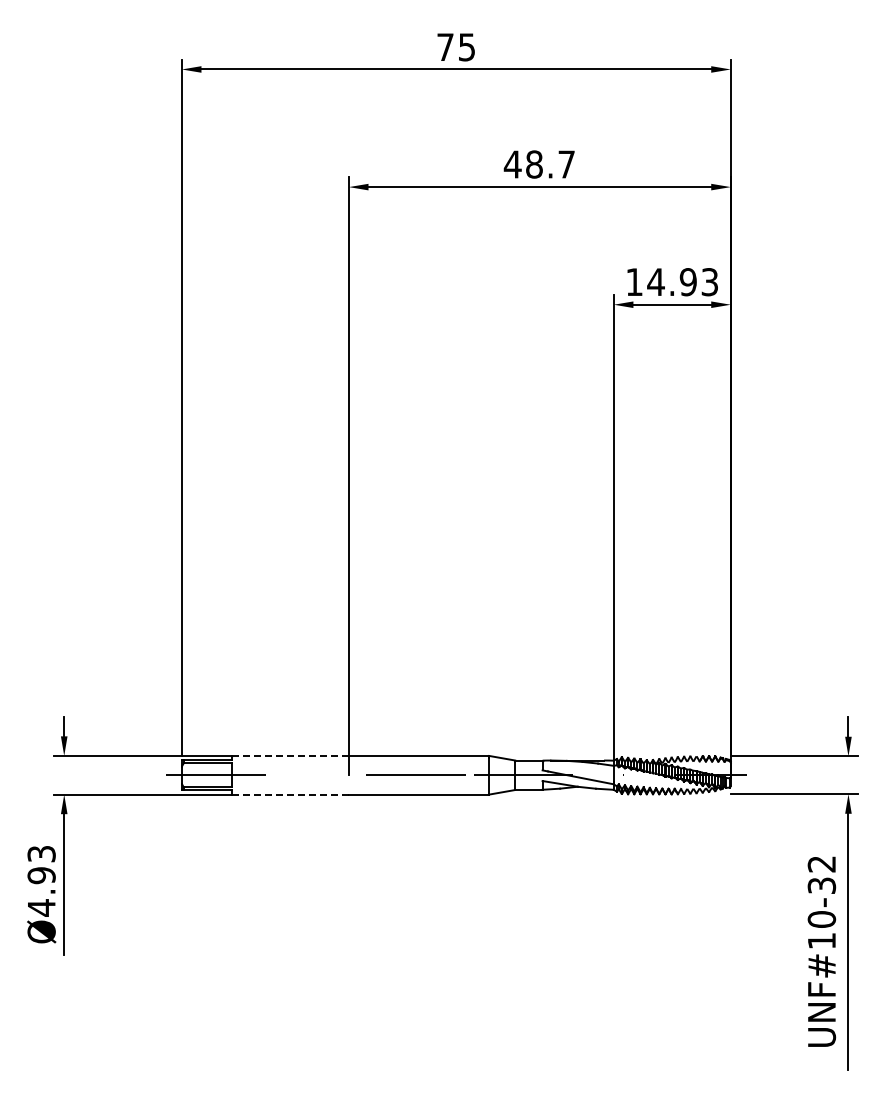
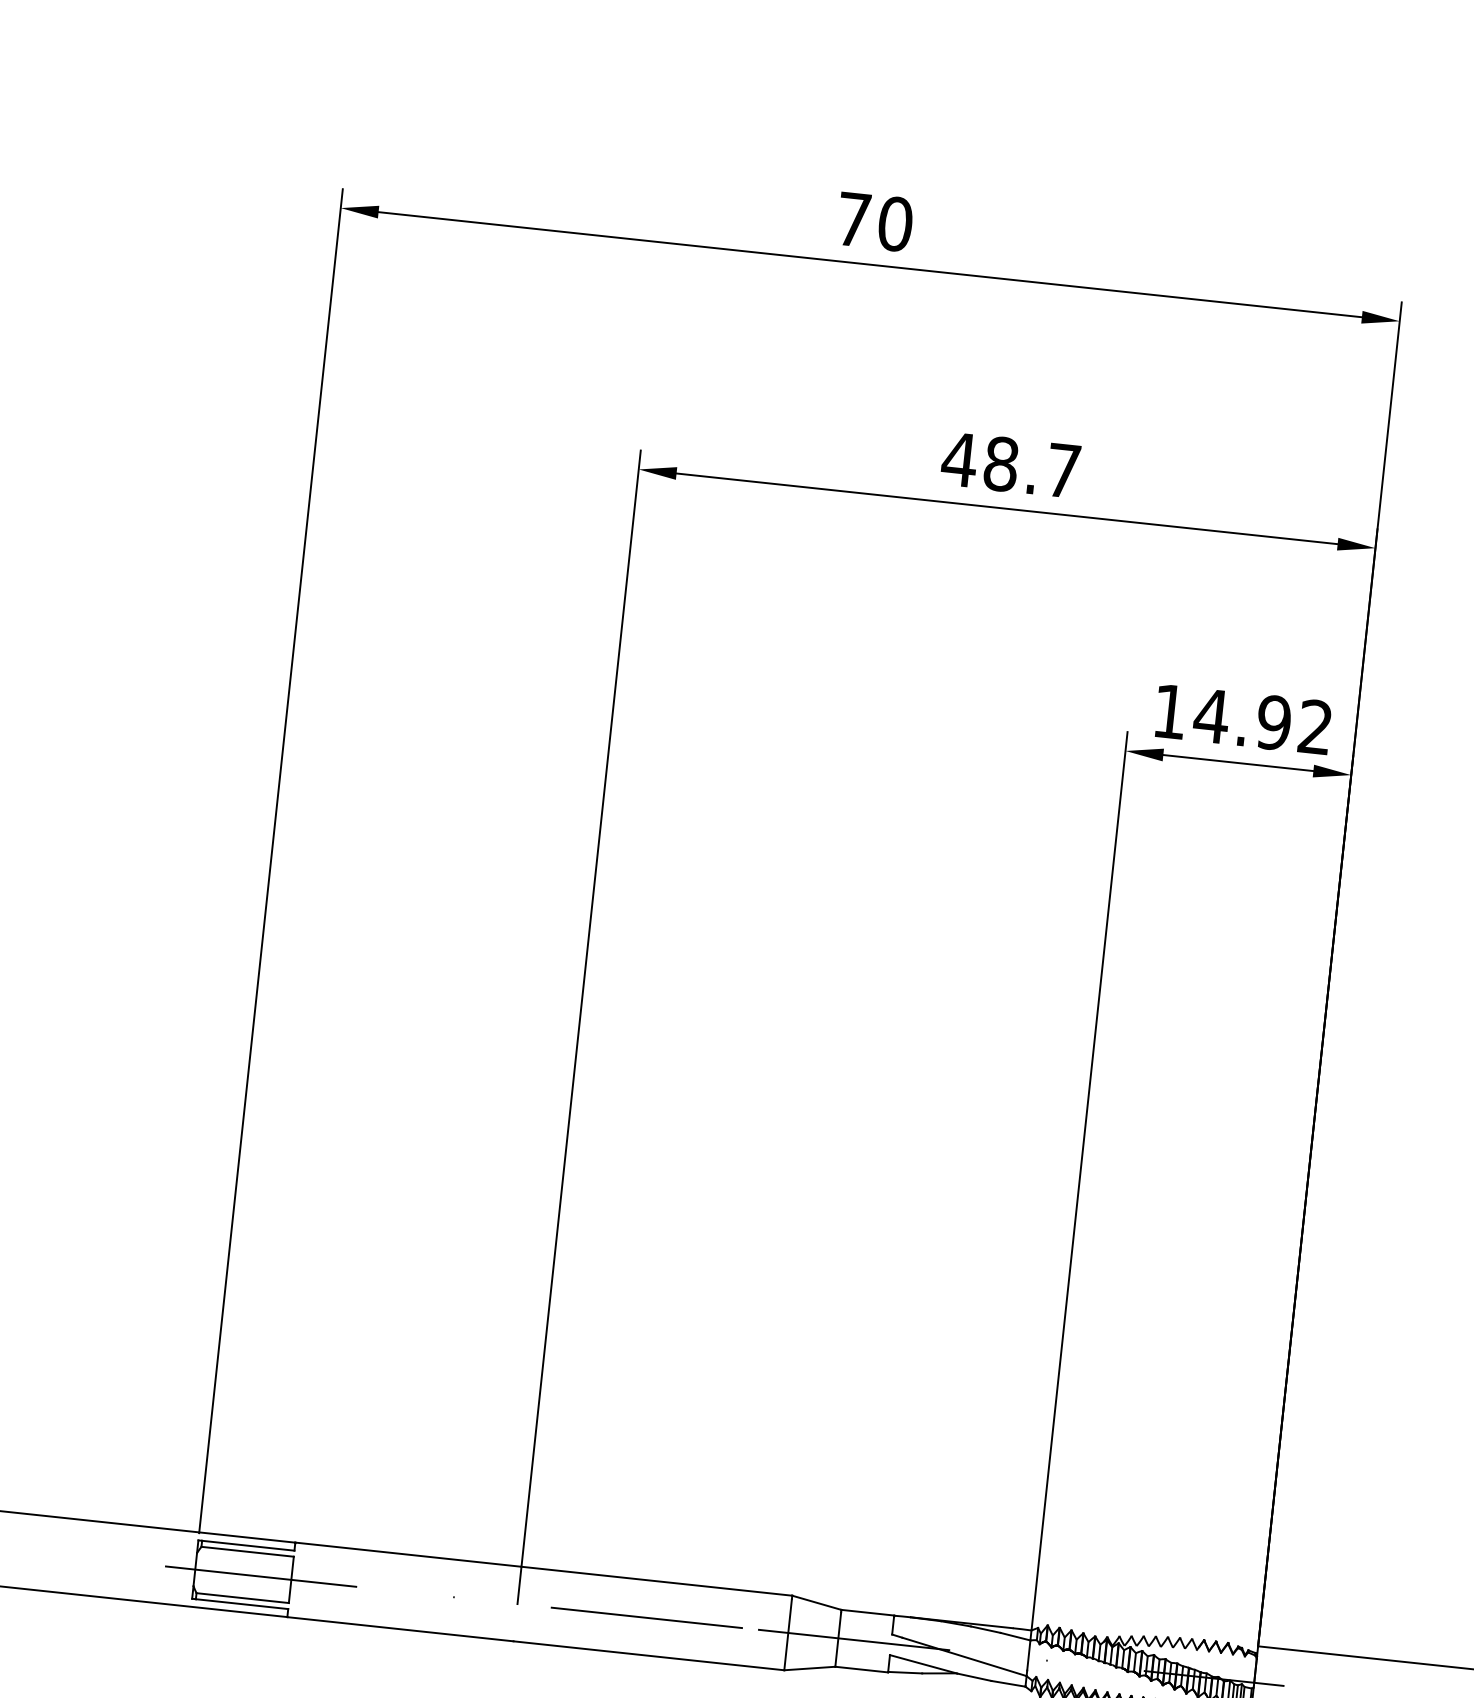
text: (466, 47) -> (894, 224), 75 -> 70
text: (709, 282) -> (1314, 727), 14.93 -> 14.92
line: (290, 755) -> (408, 1553), dashed -> solid
line: (290, 794) -> (400, 1629), dashed -> solid

